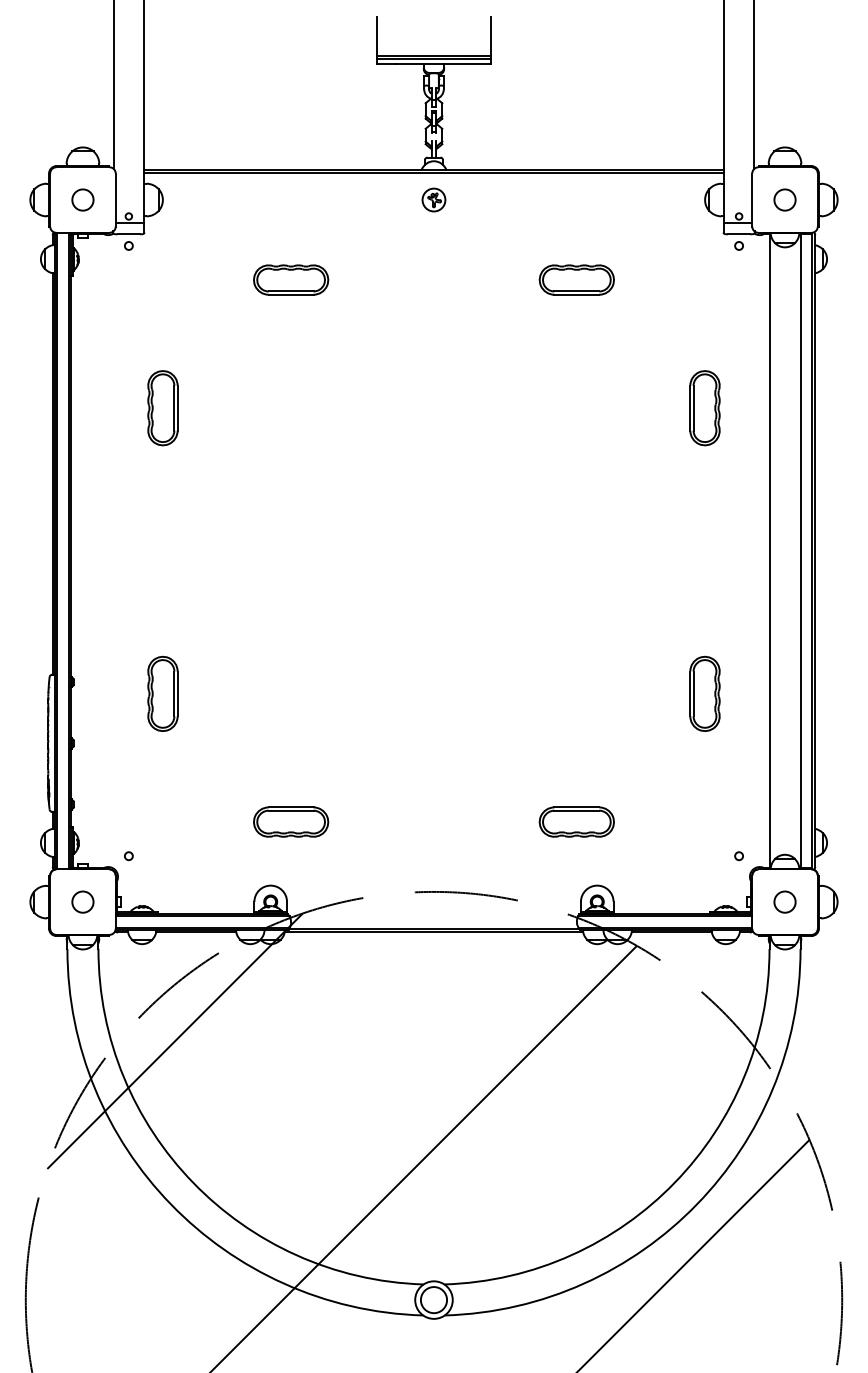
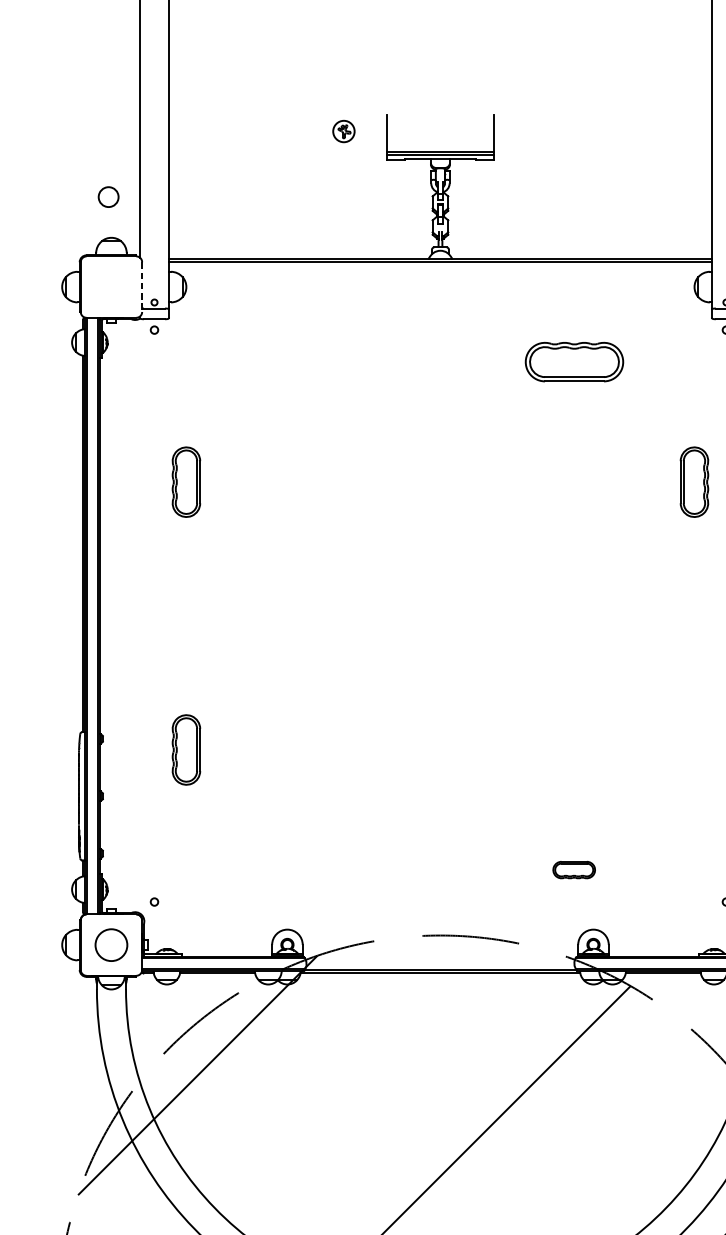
circle: (82, 199) -> (108, 196), moved
part: (433, 199) -> (343, 131), moved
line: (115, 200) -> (141, 287), solid -> dashed
part: (291, 279) -> (306, 361), removed
part: (576, 279) -> (574, 361), size x1.4
part: (704, 693) -> (693, 749), removed
part: (291, 821) -> (306, 869), removed
part: (576, 821) -> (574, 869), size x0.6
circle: (82, 901) -> (111, 944), size x1.6

